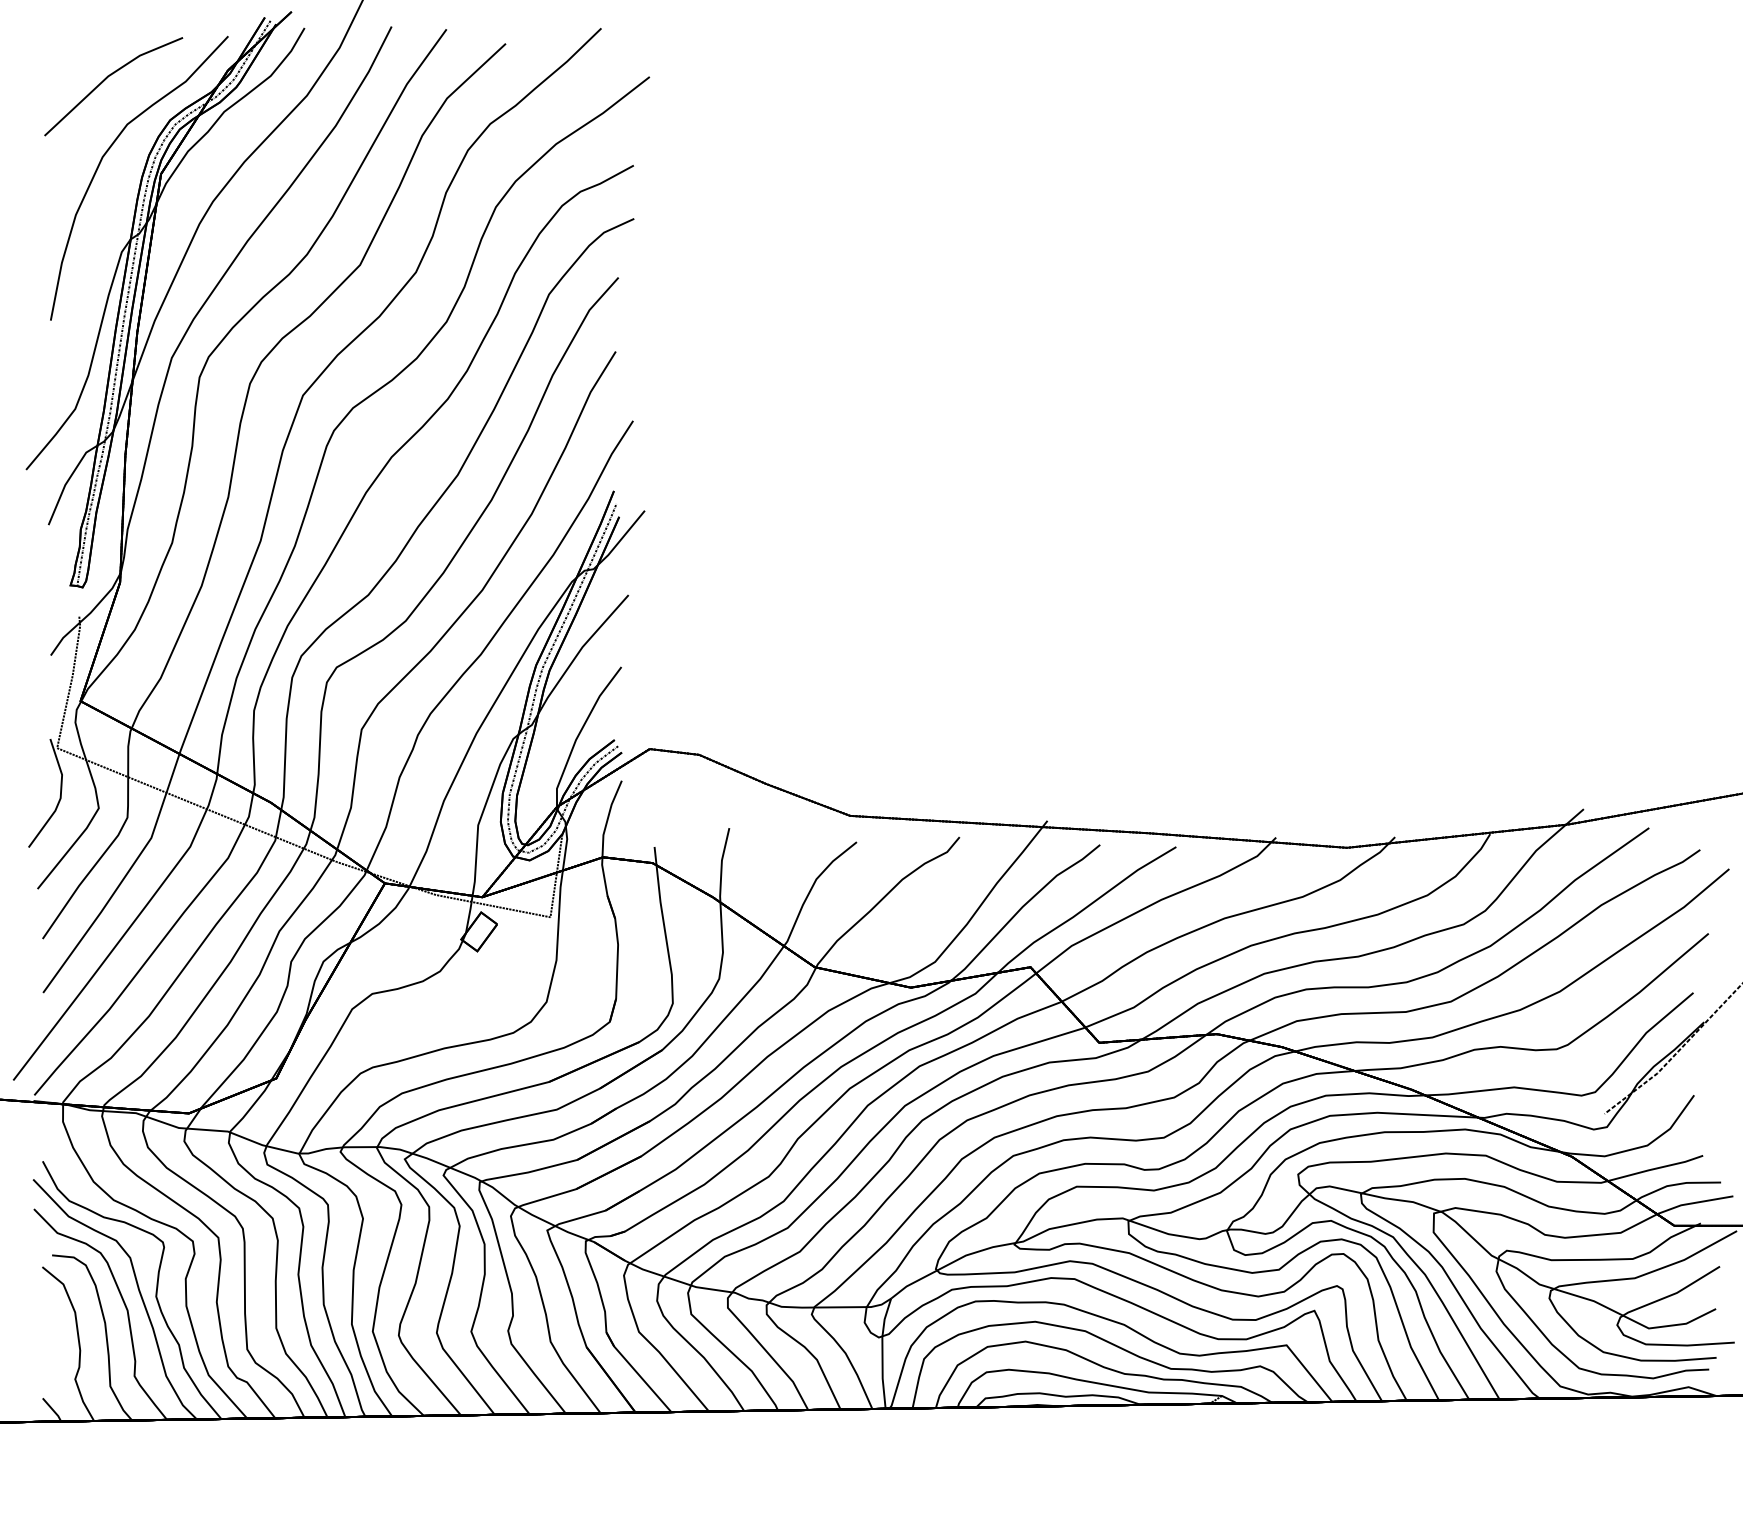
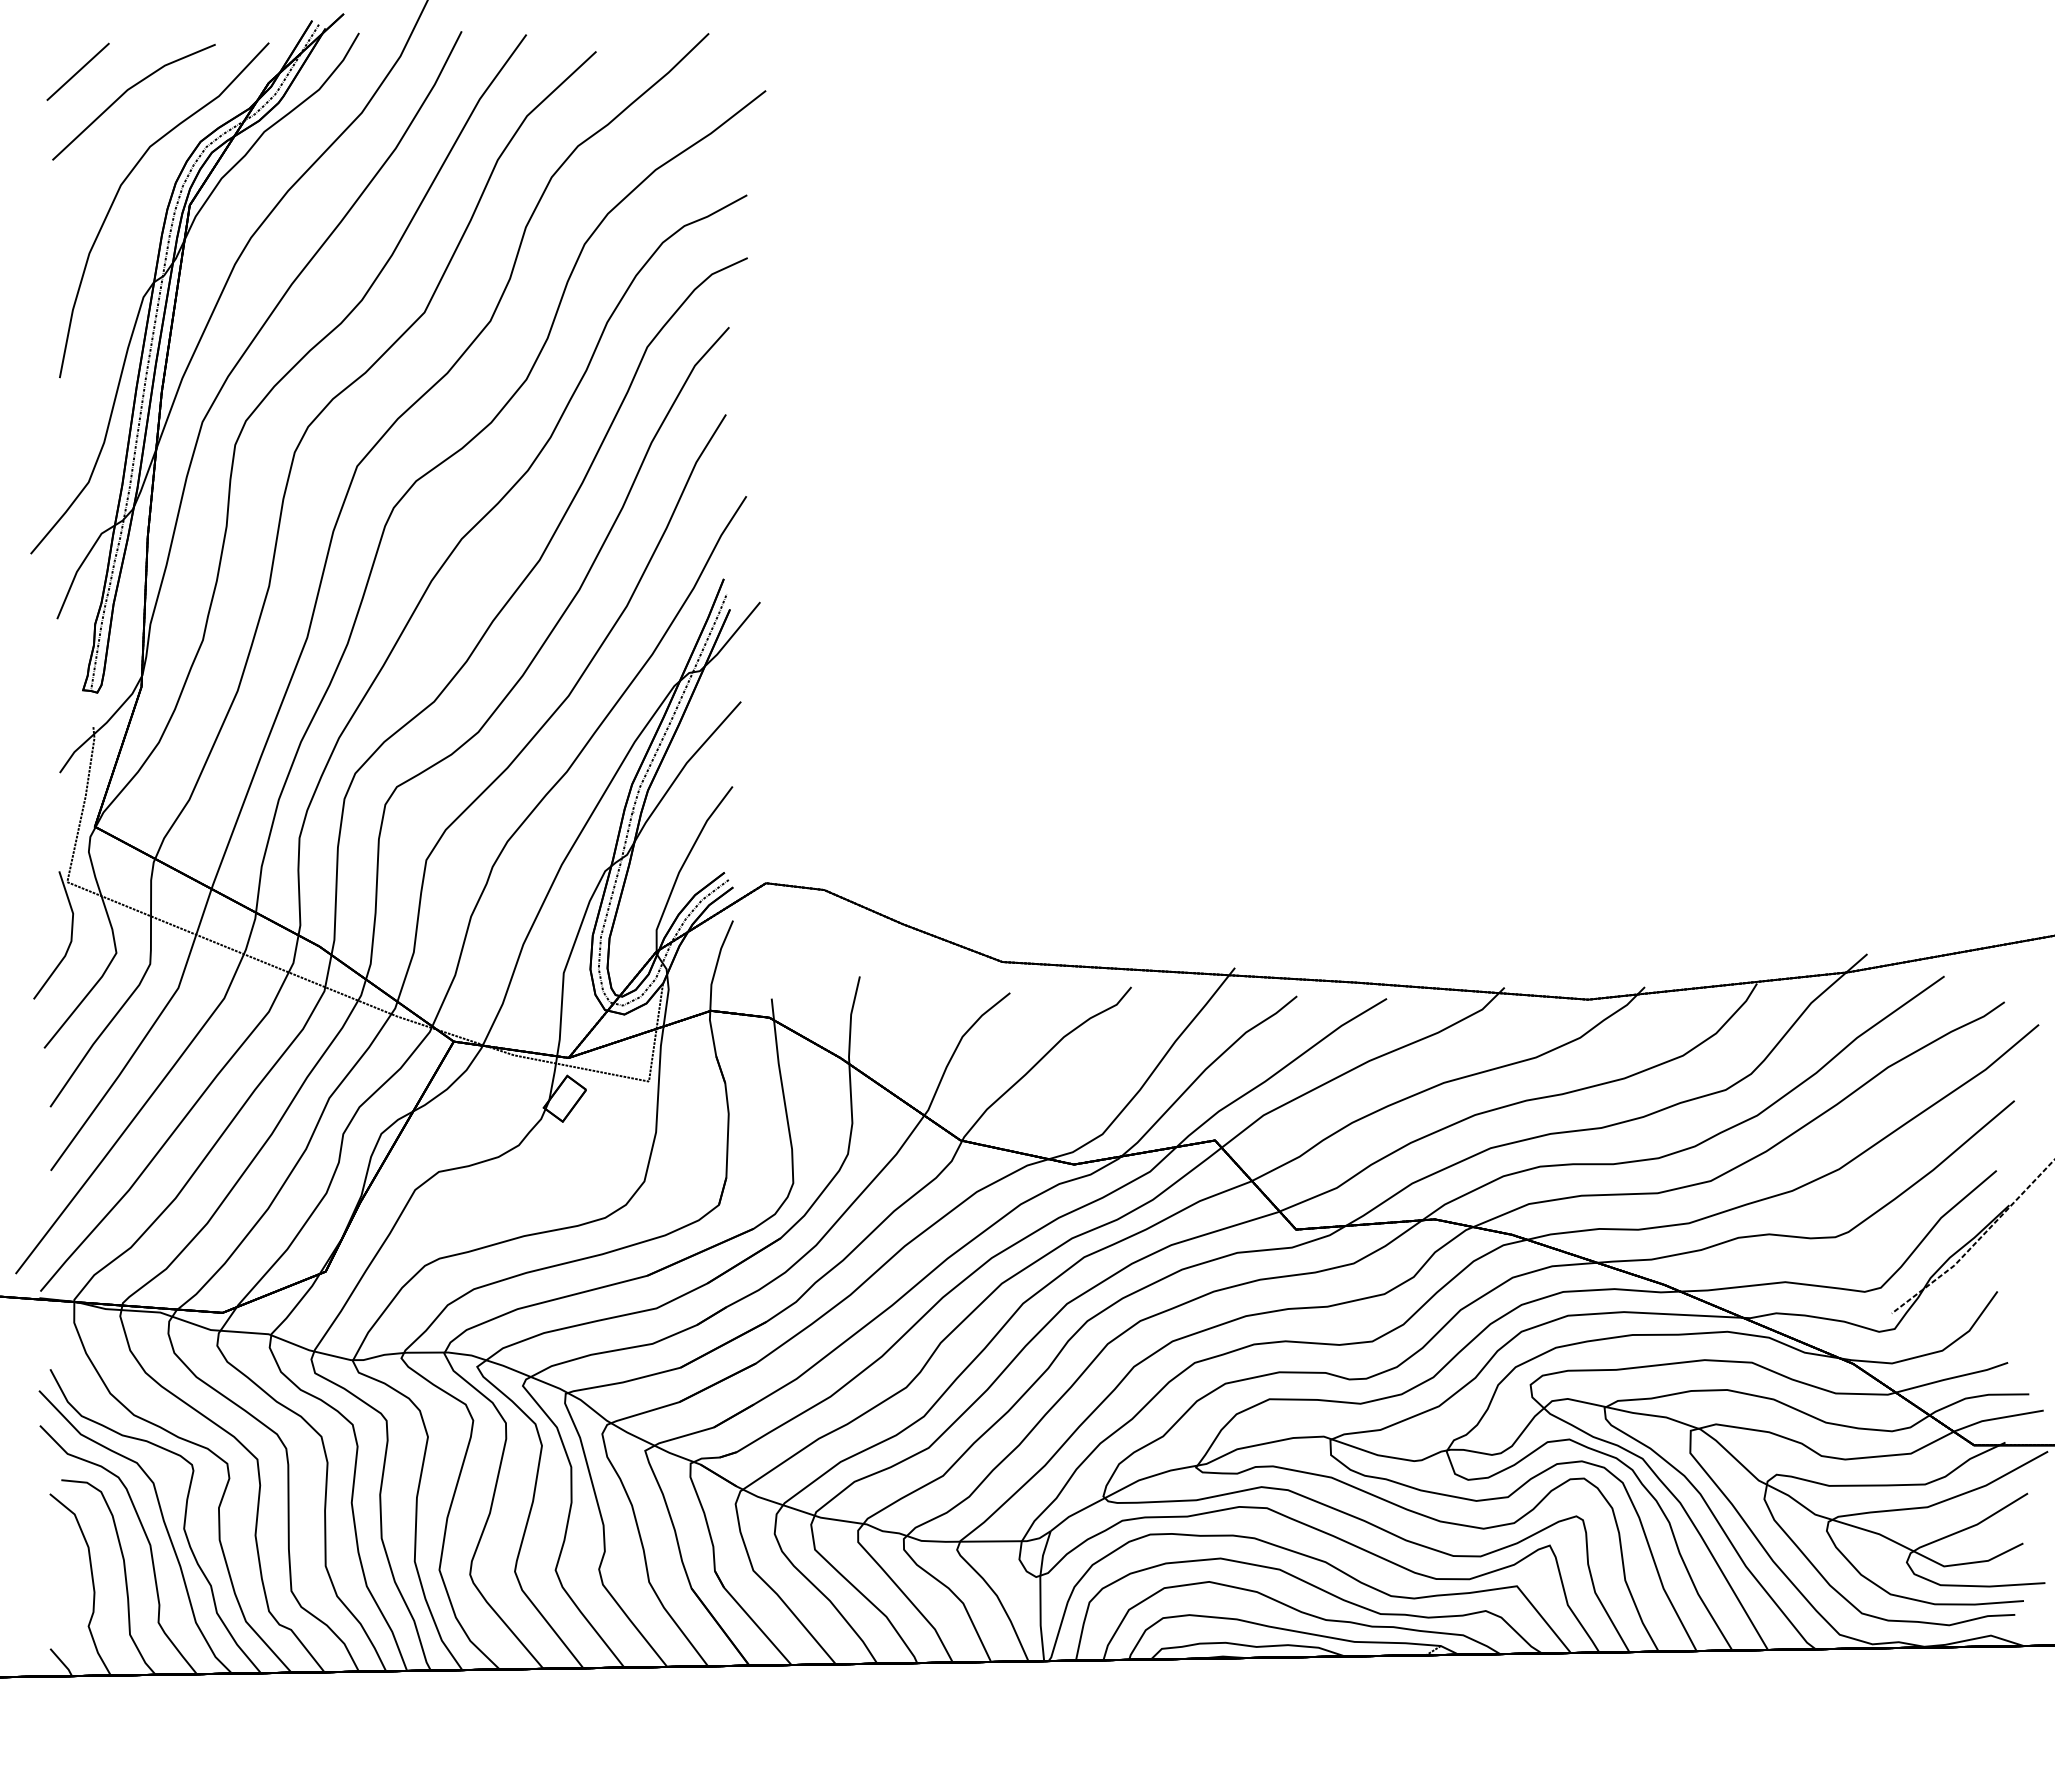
line: (65, 60) -> (77, 71), added

